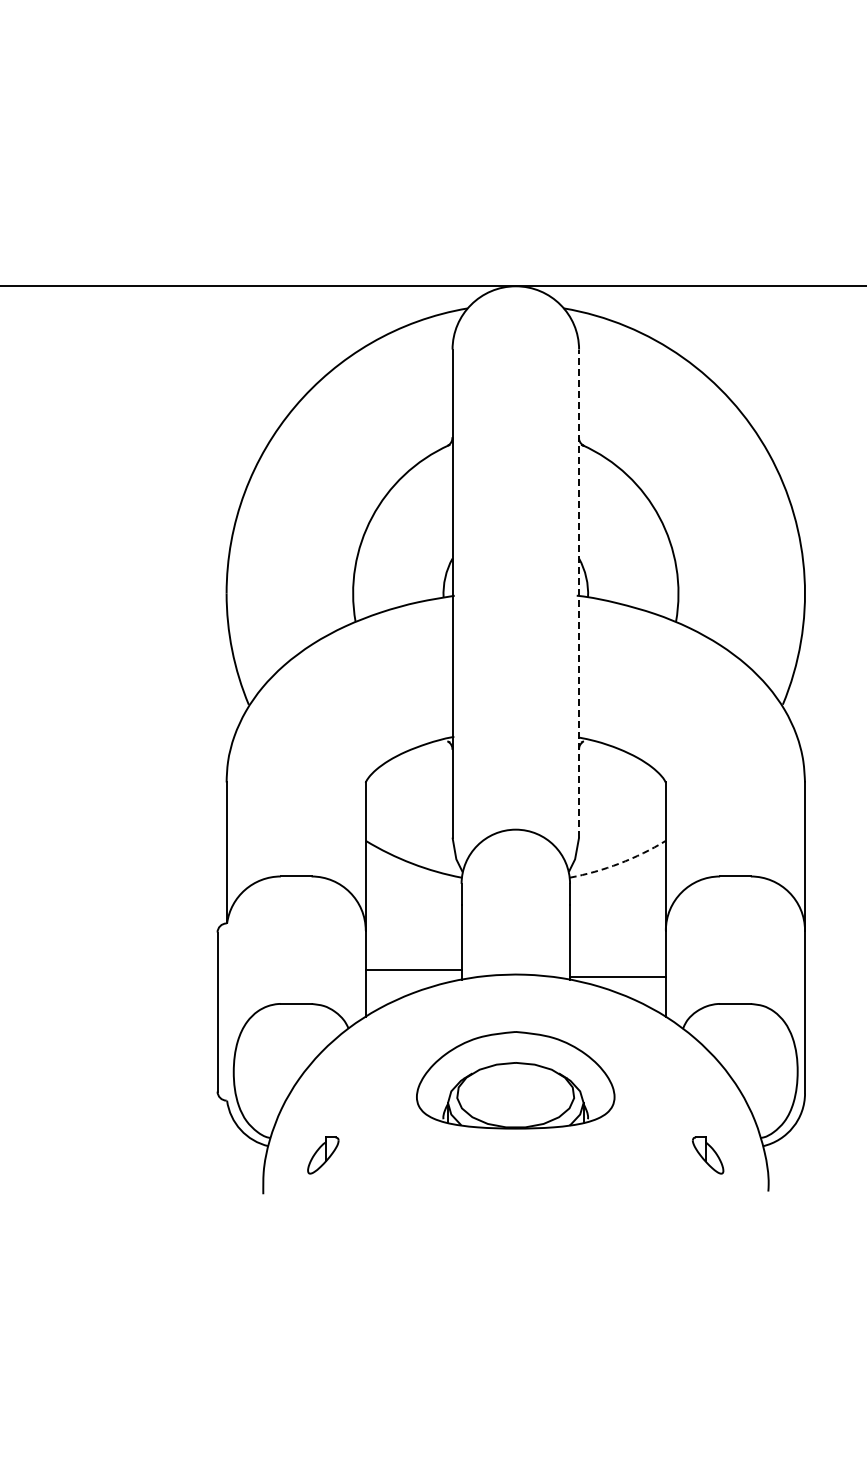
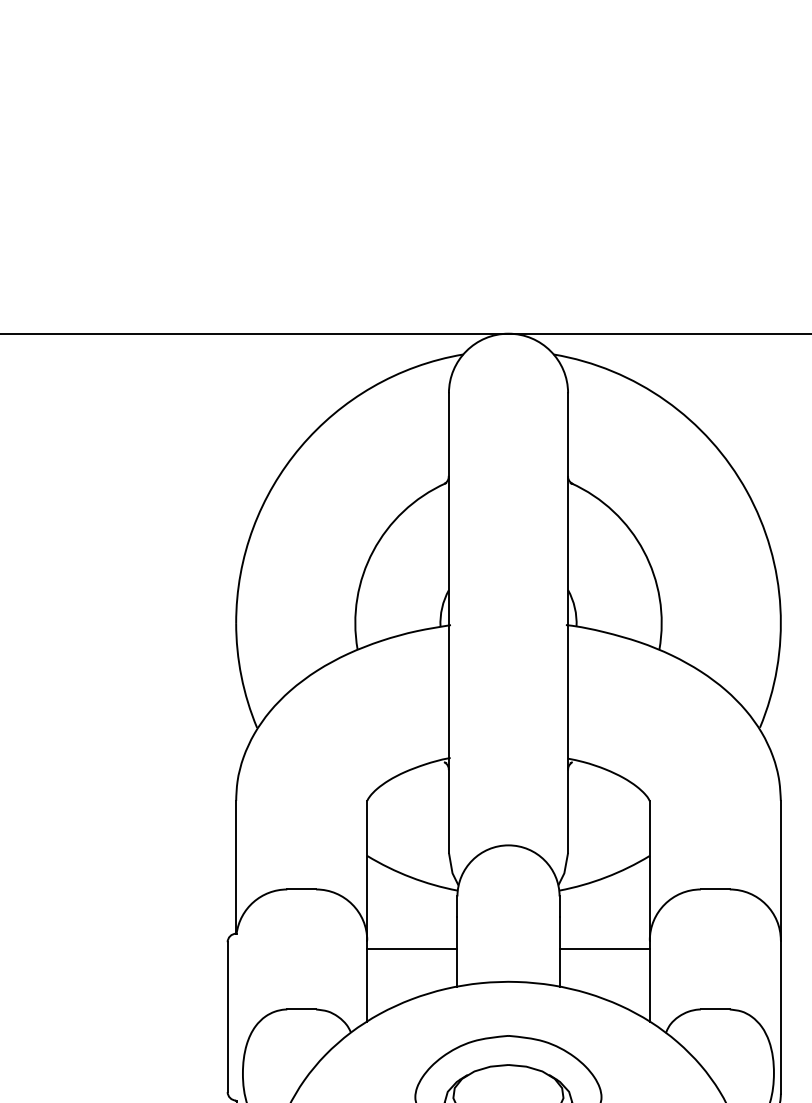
line: (579, 593) -> (568, 622), dashed -> solid
arc: (619, 863) -> (606, 877), dashed -> solid
line: (413, 969) -> (412, 948), moved
line: (617, 976) -> (604, 948), moved

